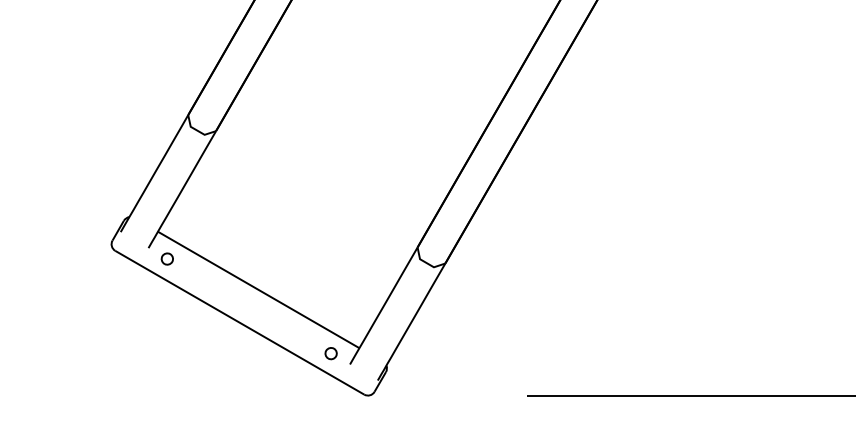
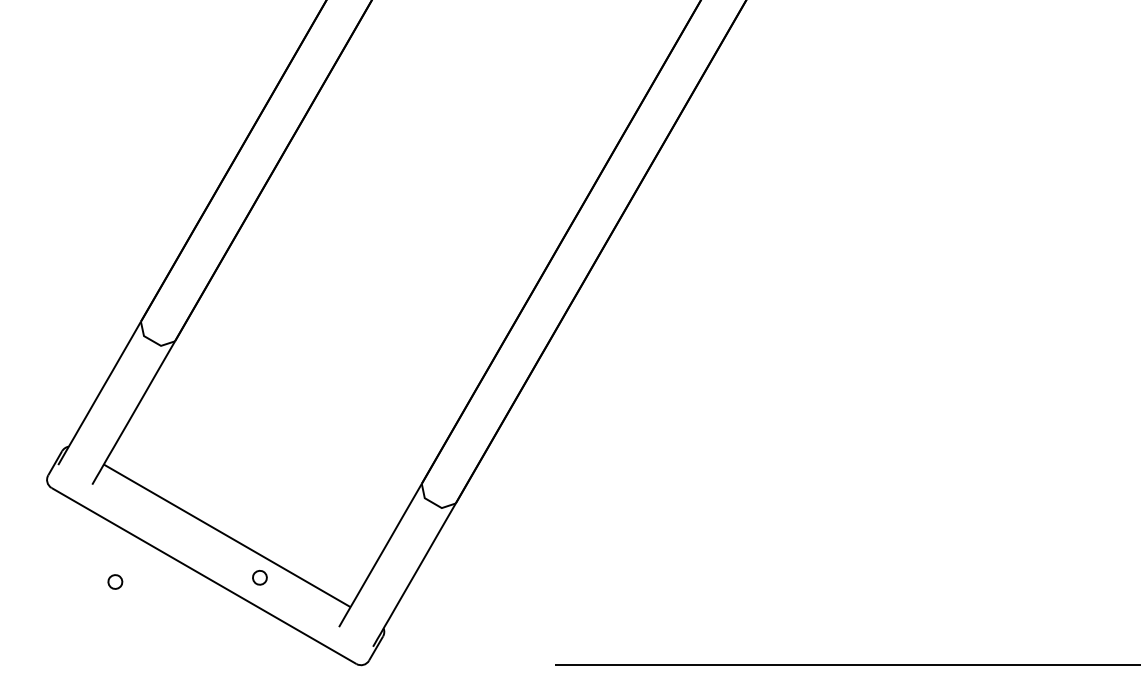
part: (167, 258) -> (115, 581), moved
part: (330, 353) -> (259, 577), moved

